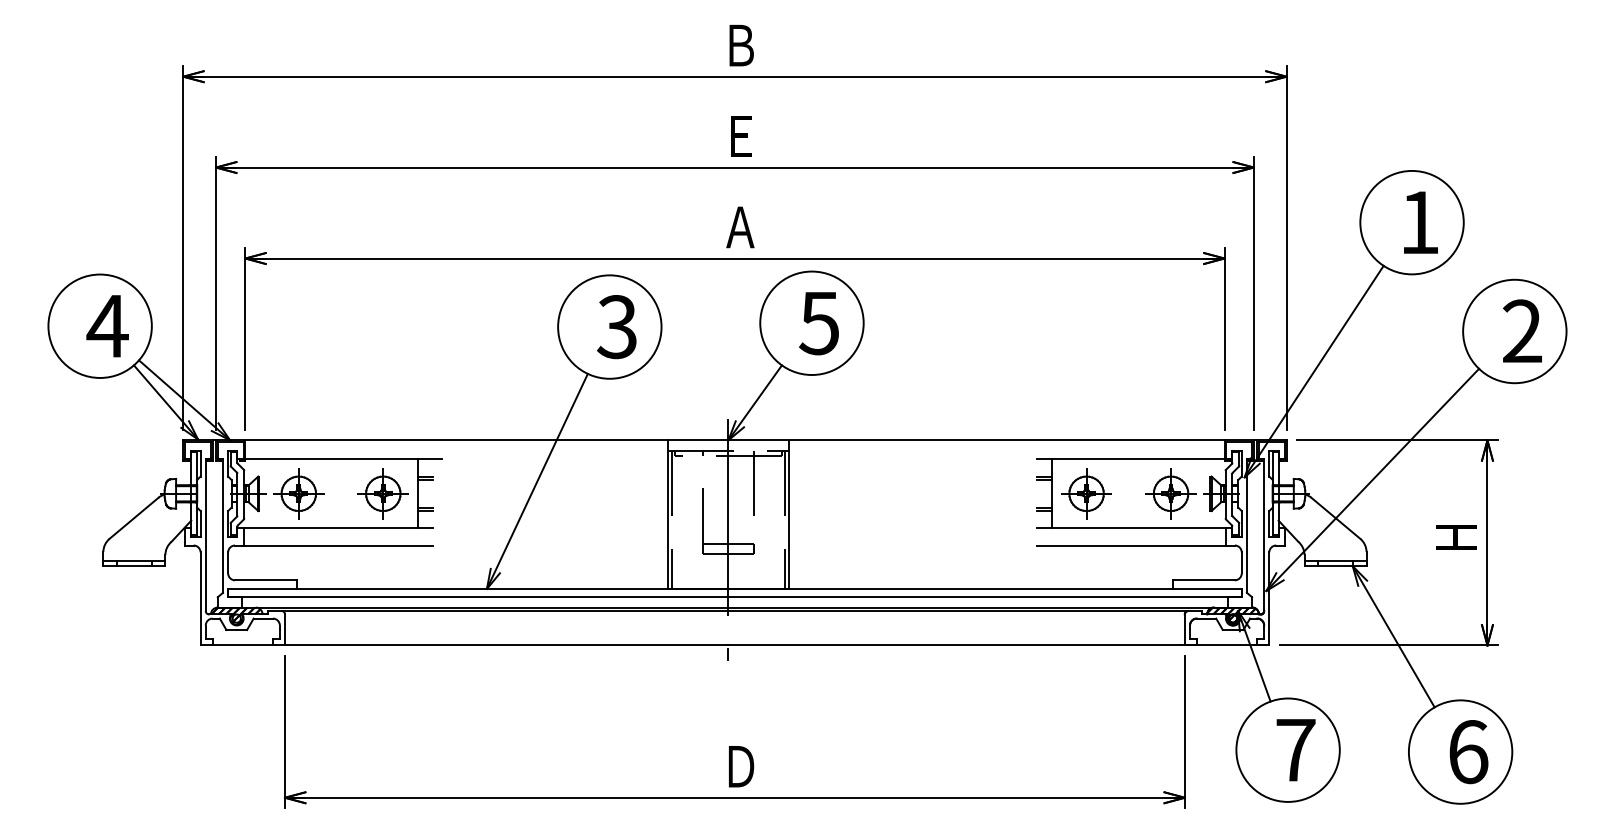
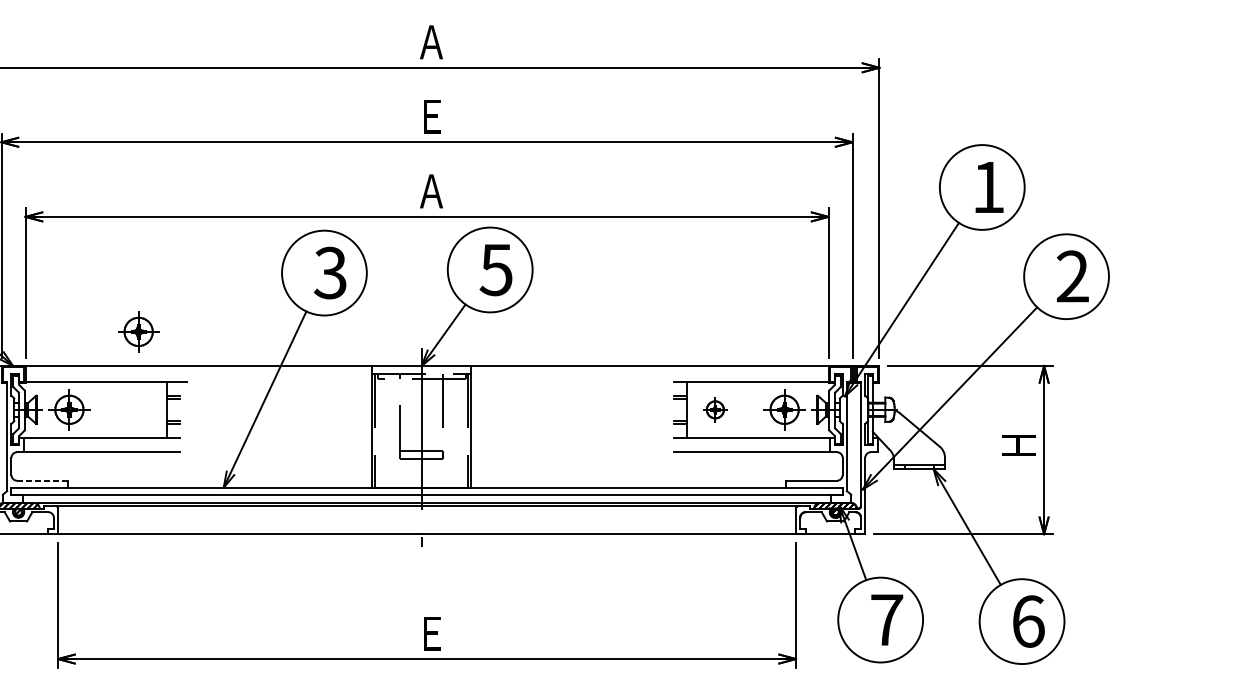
text: (740, 45) -> (431, 42), Ｂ -> Ａ
part: (382, 493) -> (138, 331), moved
part: (1086, 493) -> (715, 409), size x0.6
line: (265, 580) -> (42, 480), solid -> dashed
text: (741, 766) -> (432, 633), Ｄ -> Ｅ

